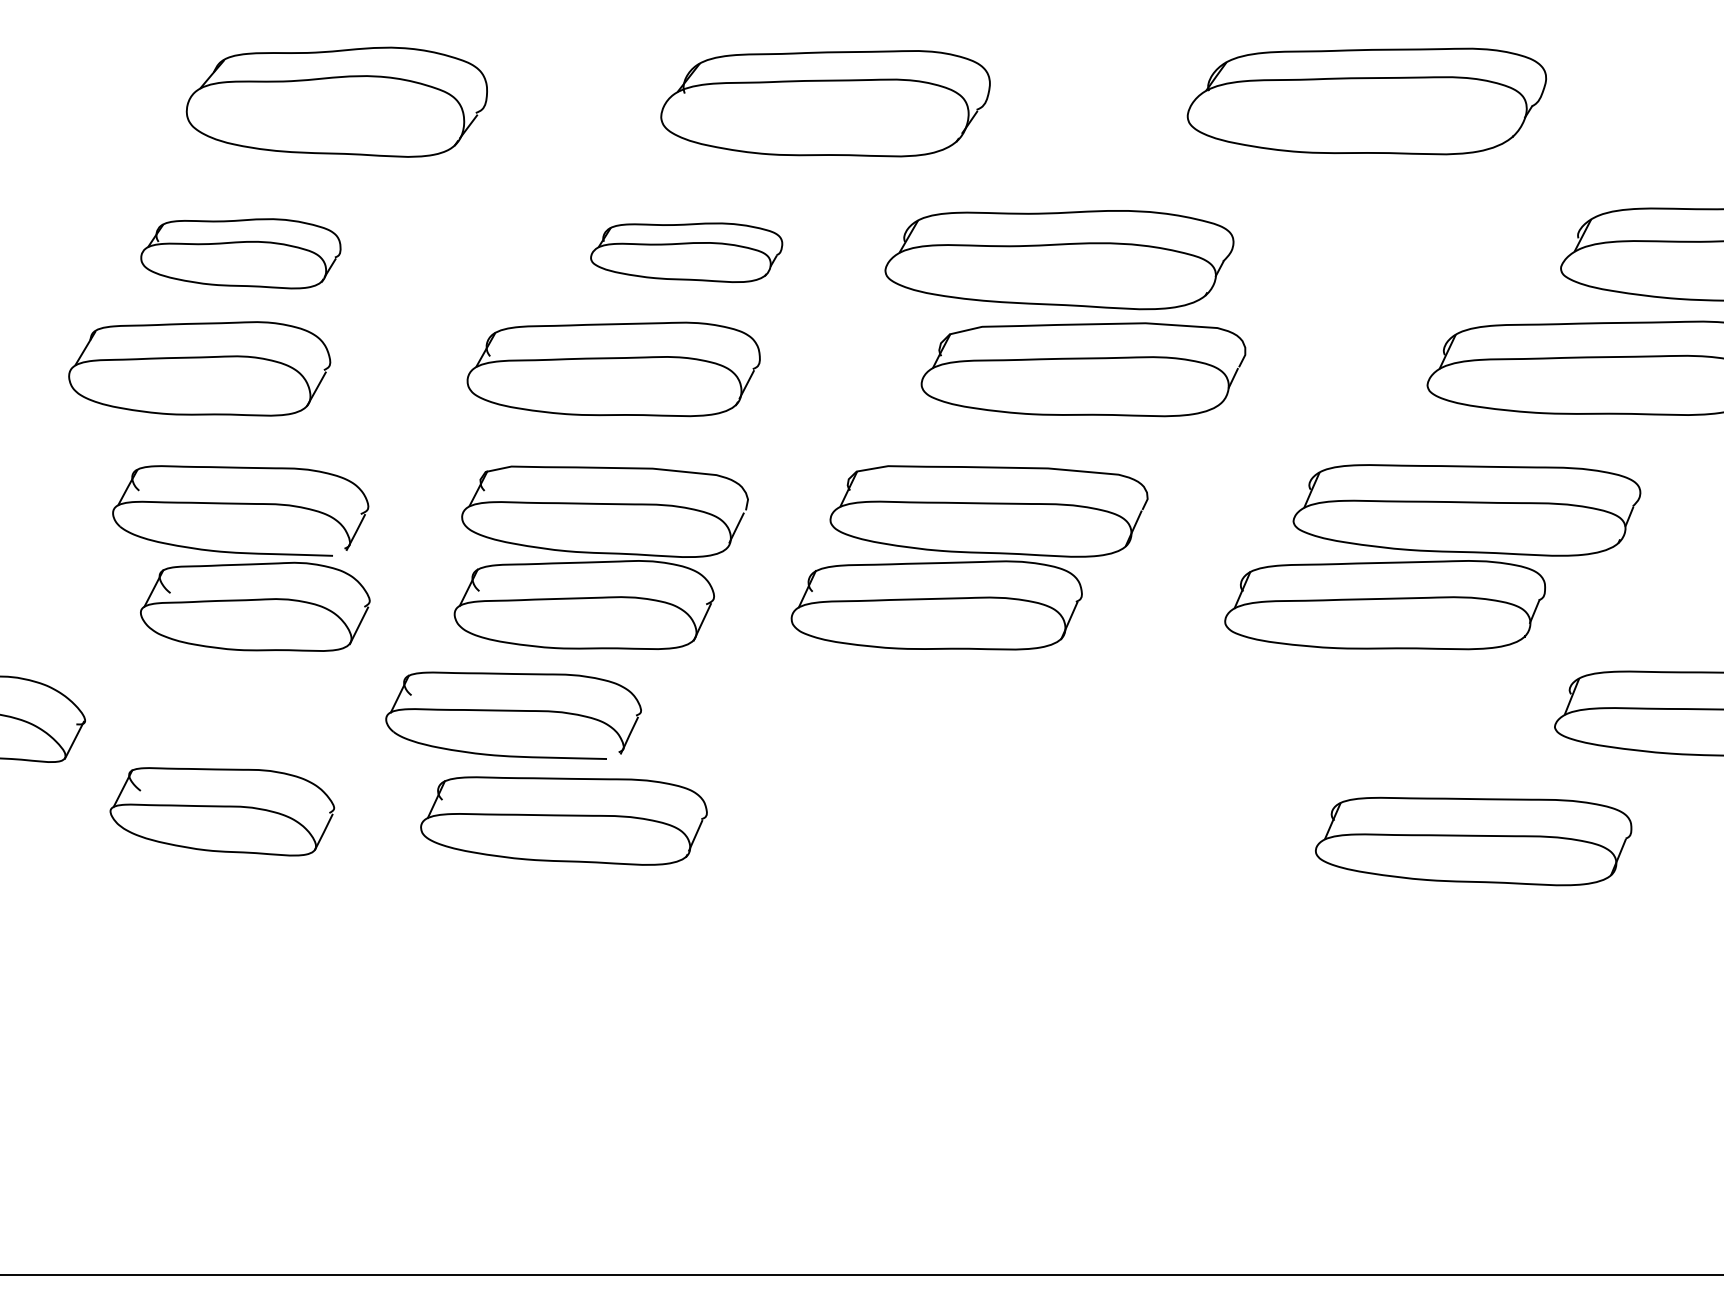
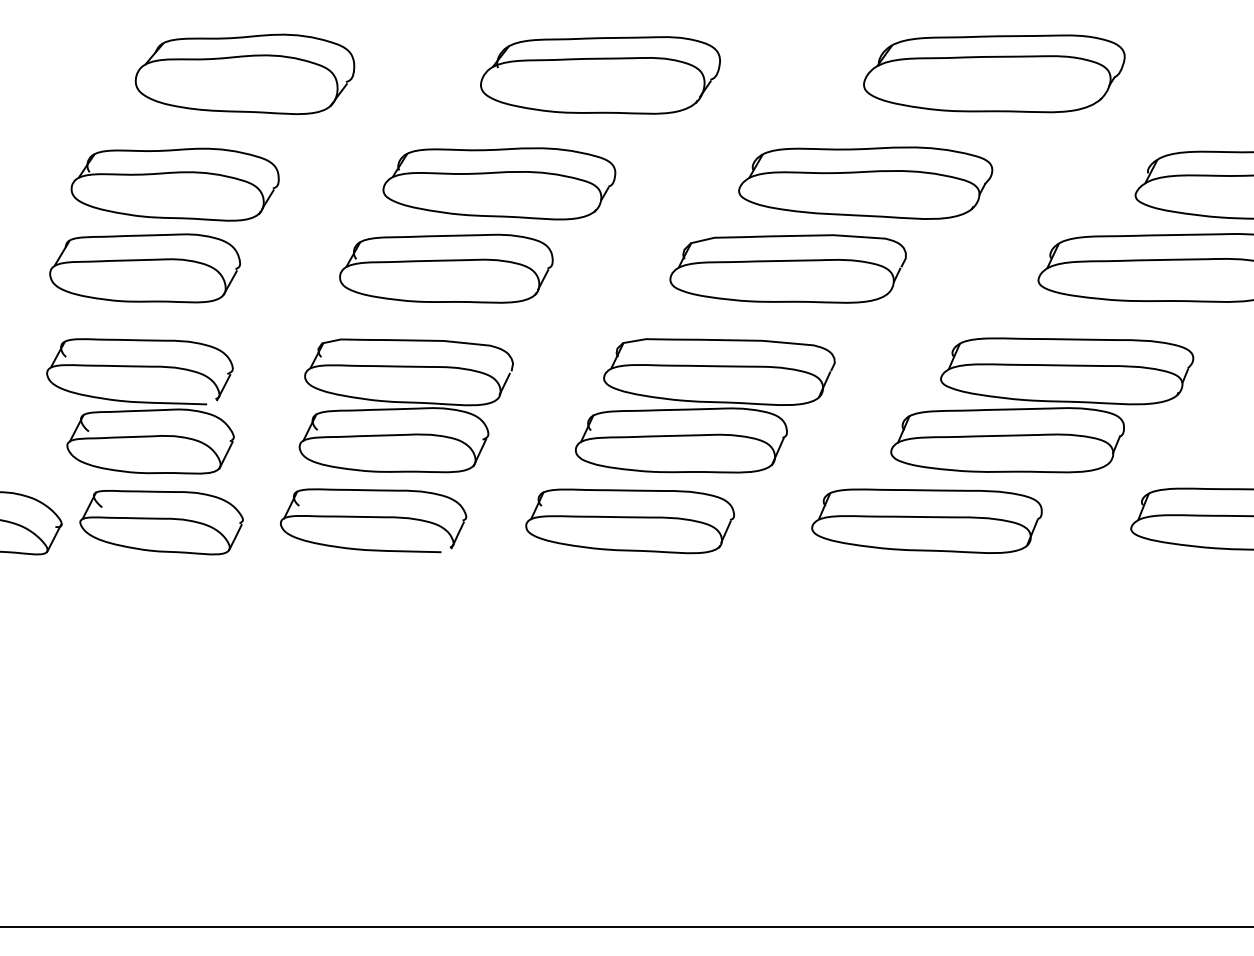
part: (686, 252) -> (499, 183), size x1.67
part: (240, 253) -> (174, 184), size x1.43
part: (1059, 259) -> (865, 182), moved
part: (600, 557) -> (405, 405), moved
part: (241, 558) -> (140, 406), moved
part: (222, 811) -> (161, 522), moved
part: (563, 821) -> (629, 521), moved
part: (1472, 840) -> (926, 520), moved

